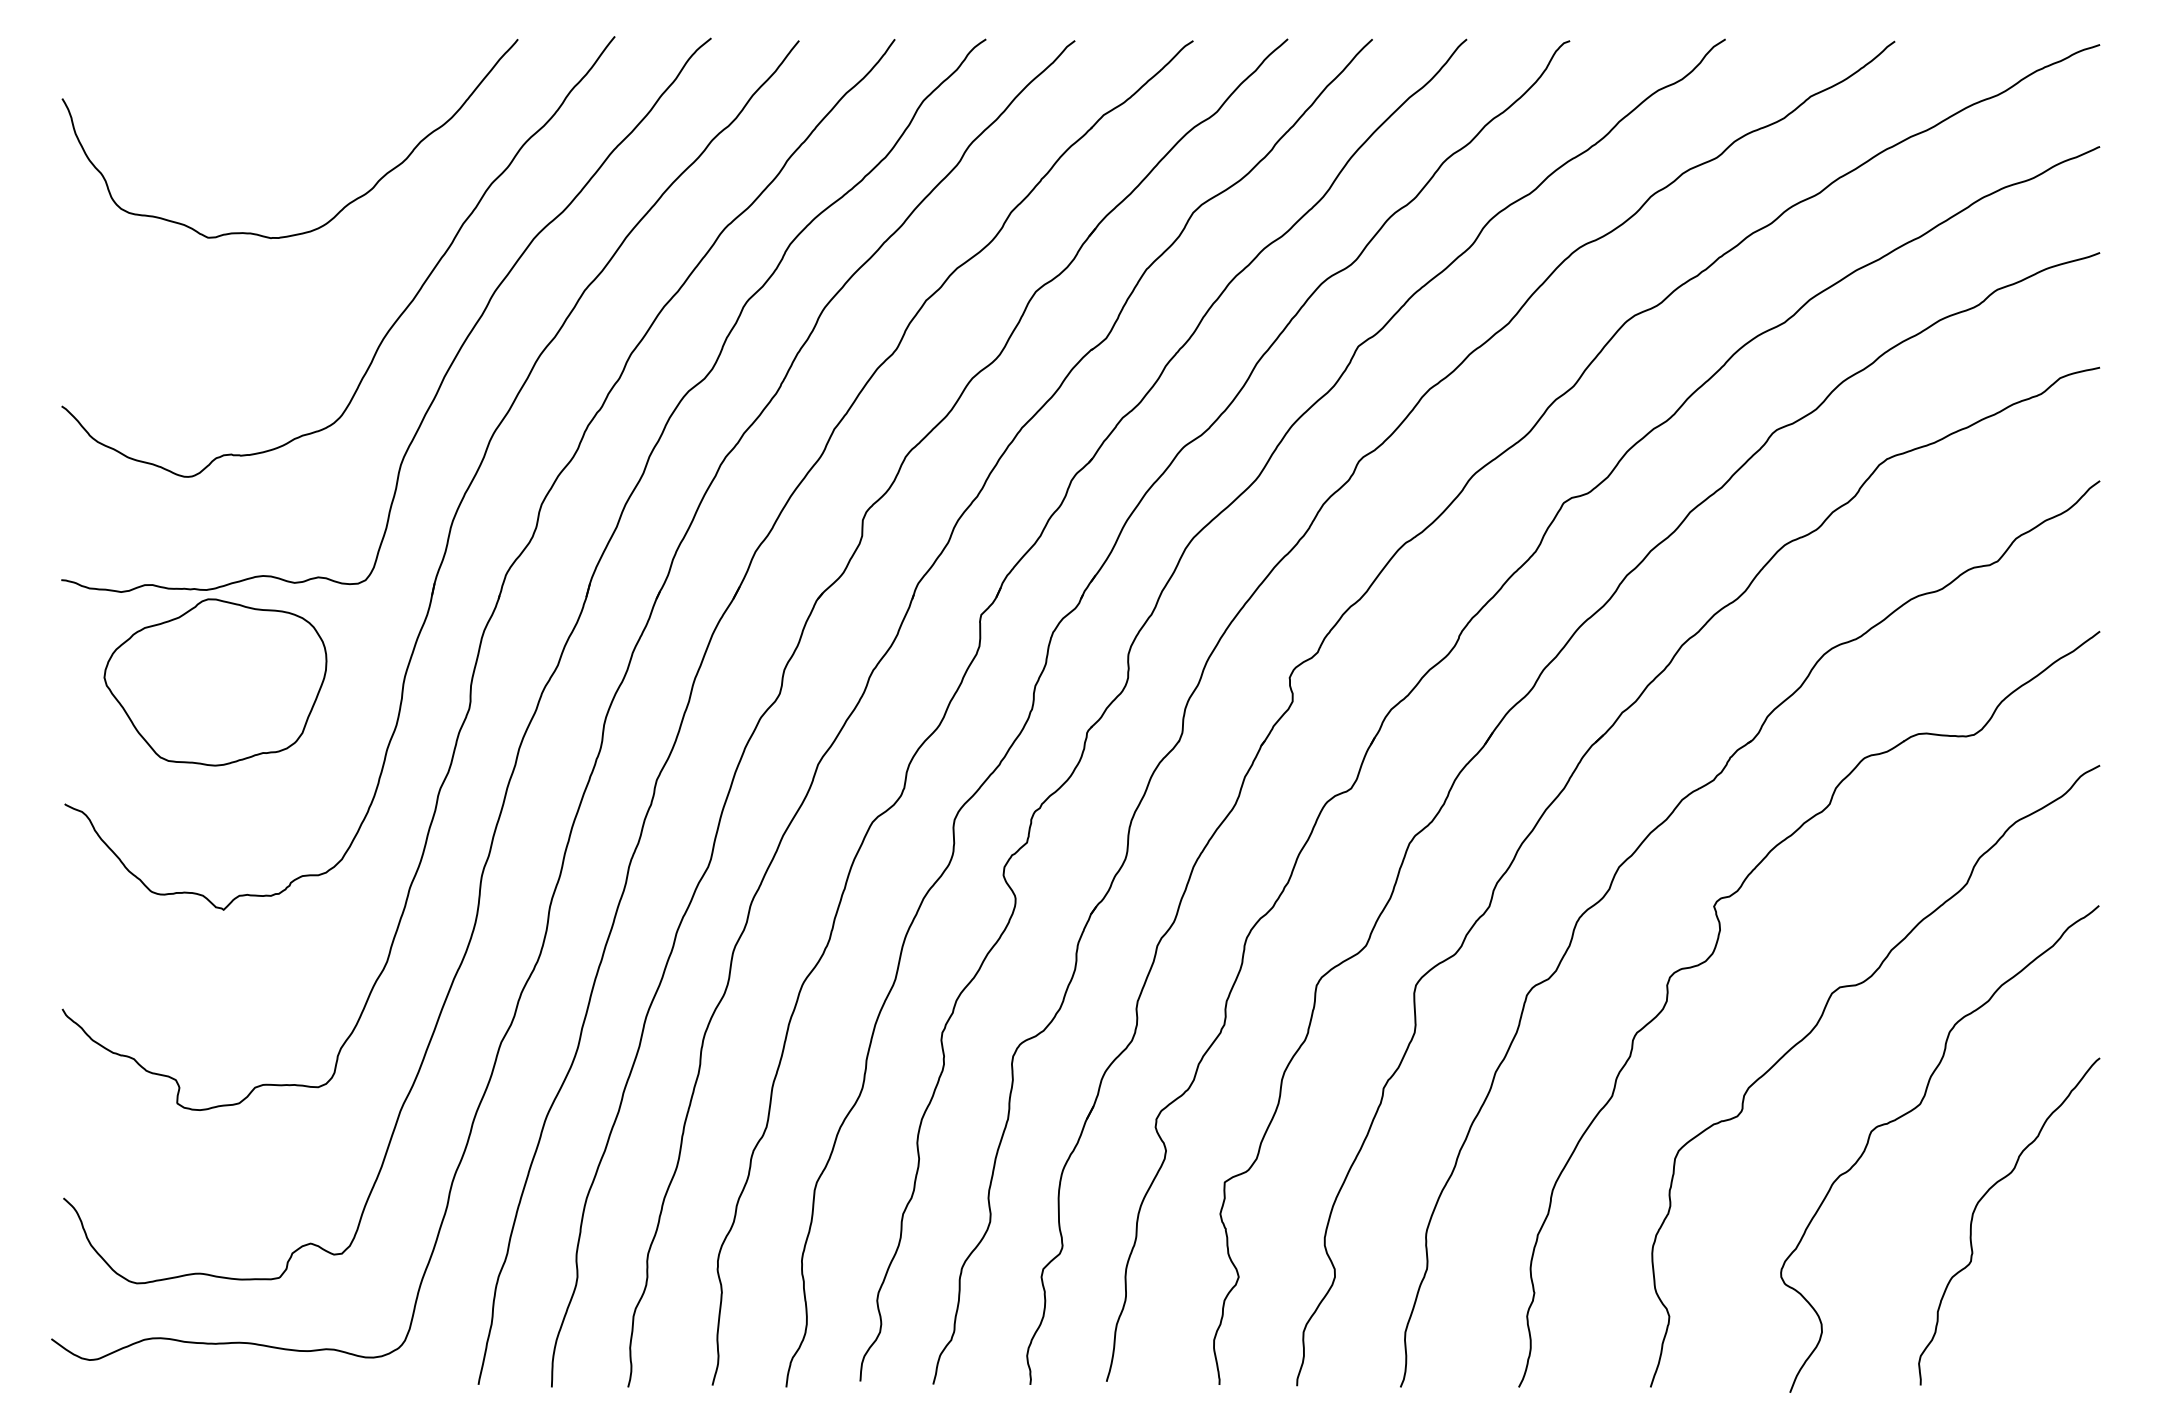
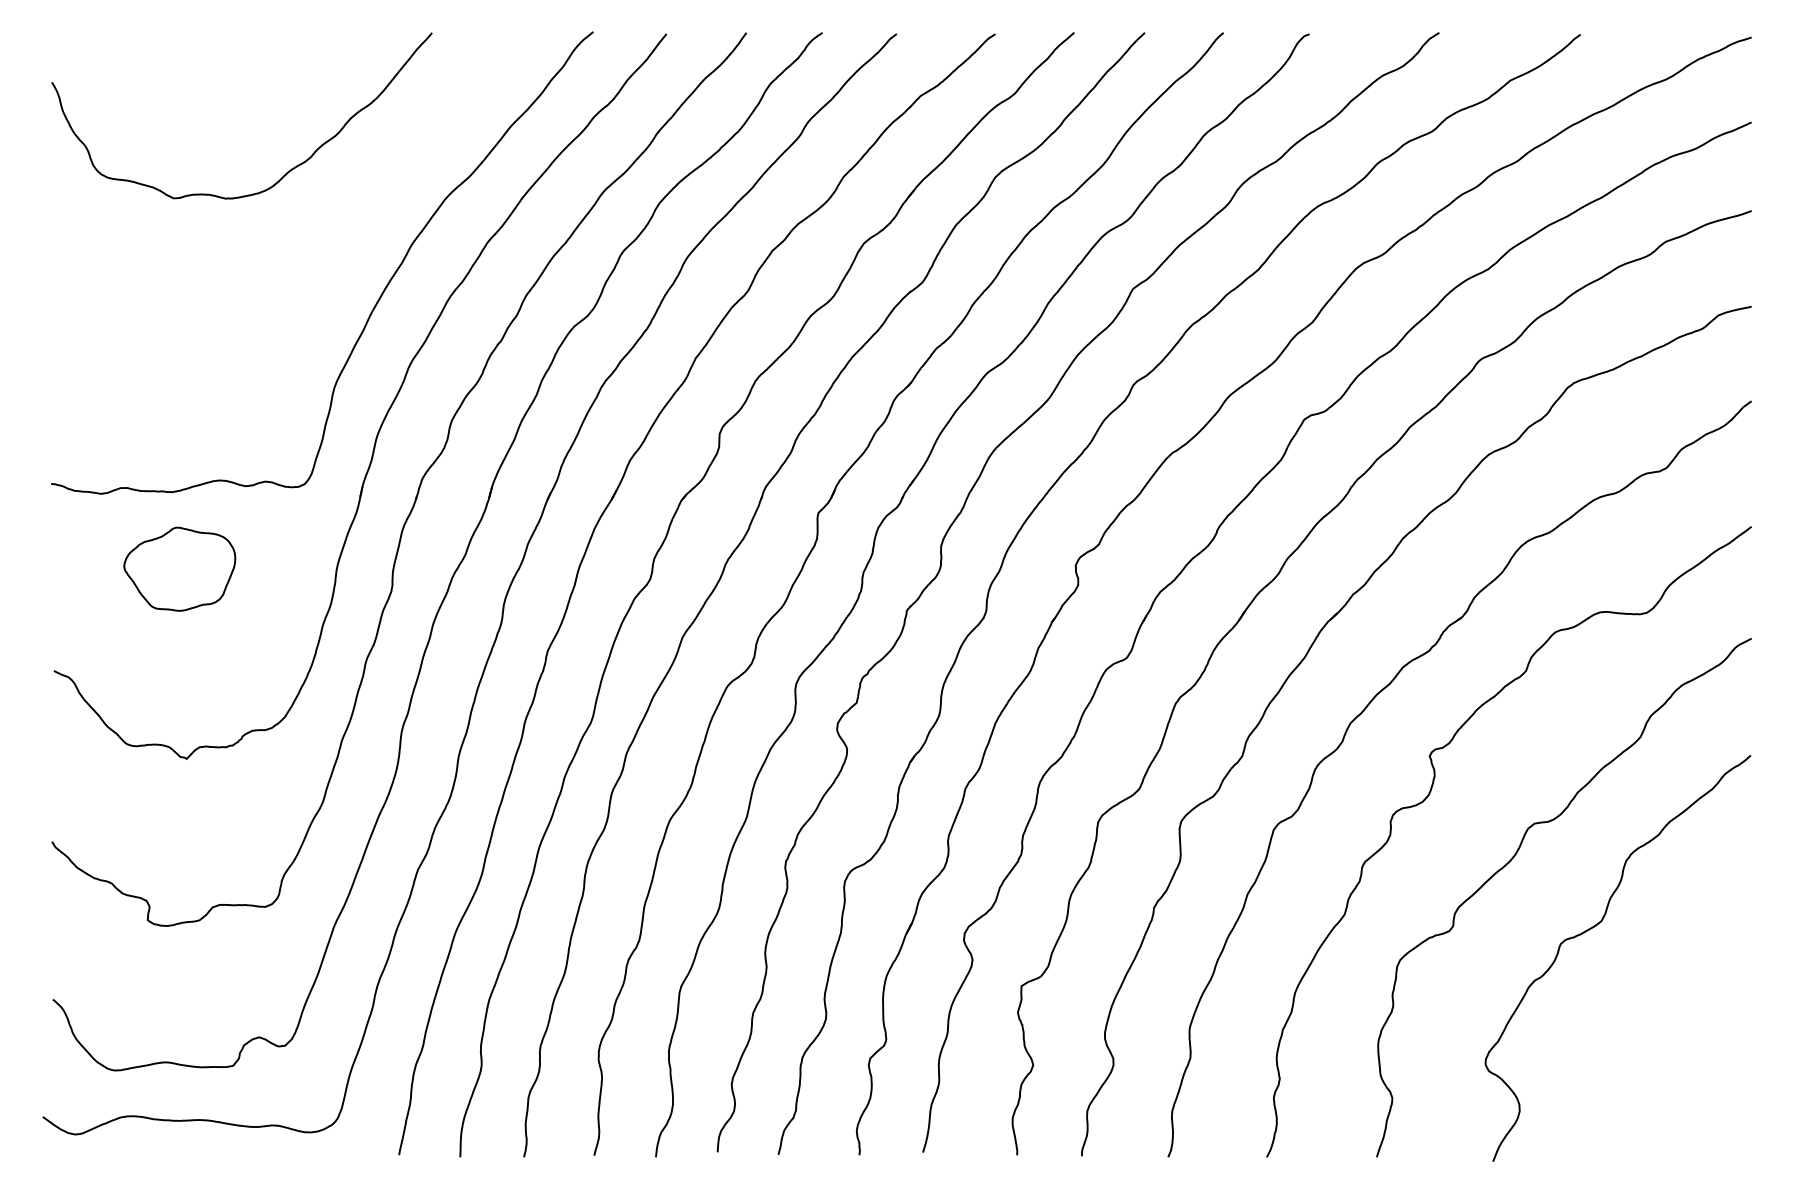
curve: (405, 307) -> (338, 256), removed
part: (215, 682) -> (179, 569), size x0.6
curve: (1981, 1200) -> (1652, 1001), removed

